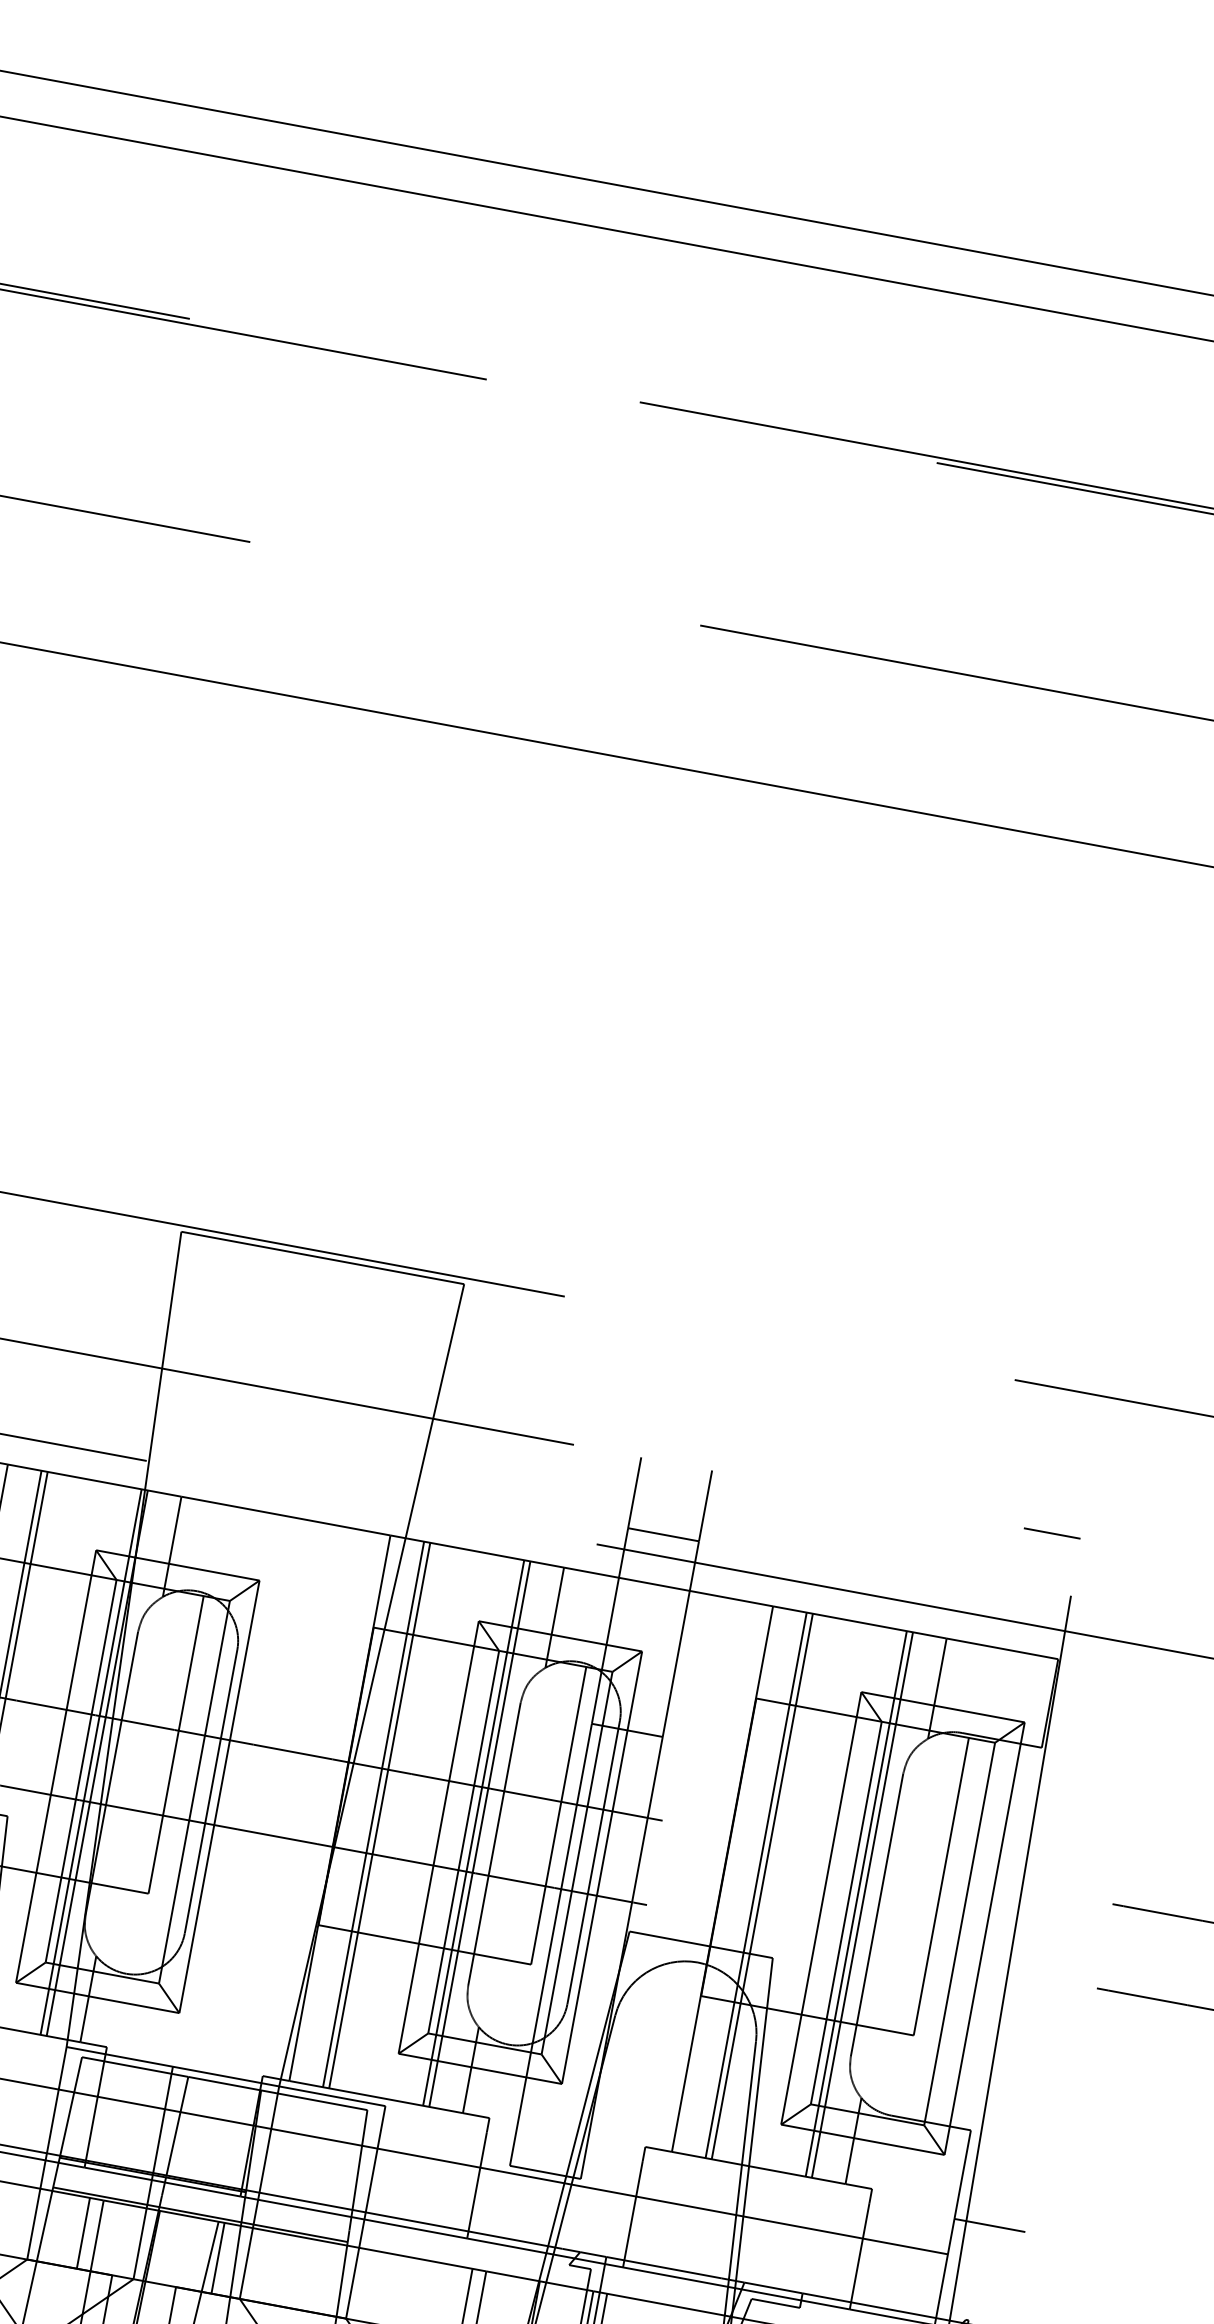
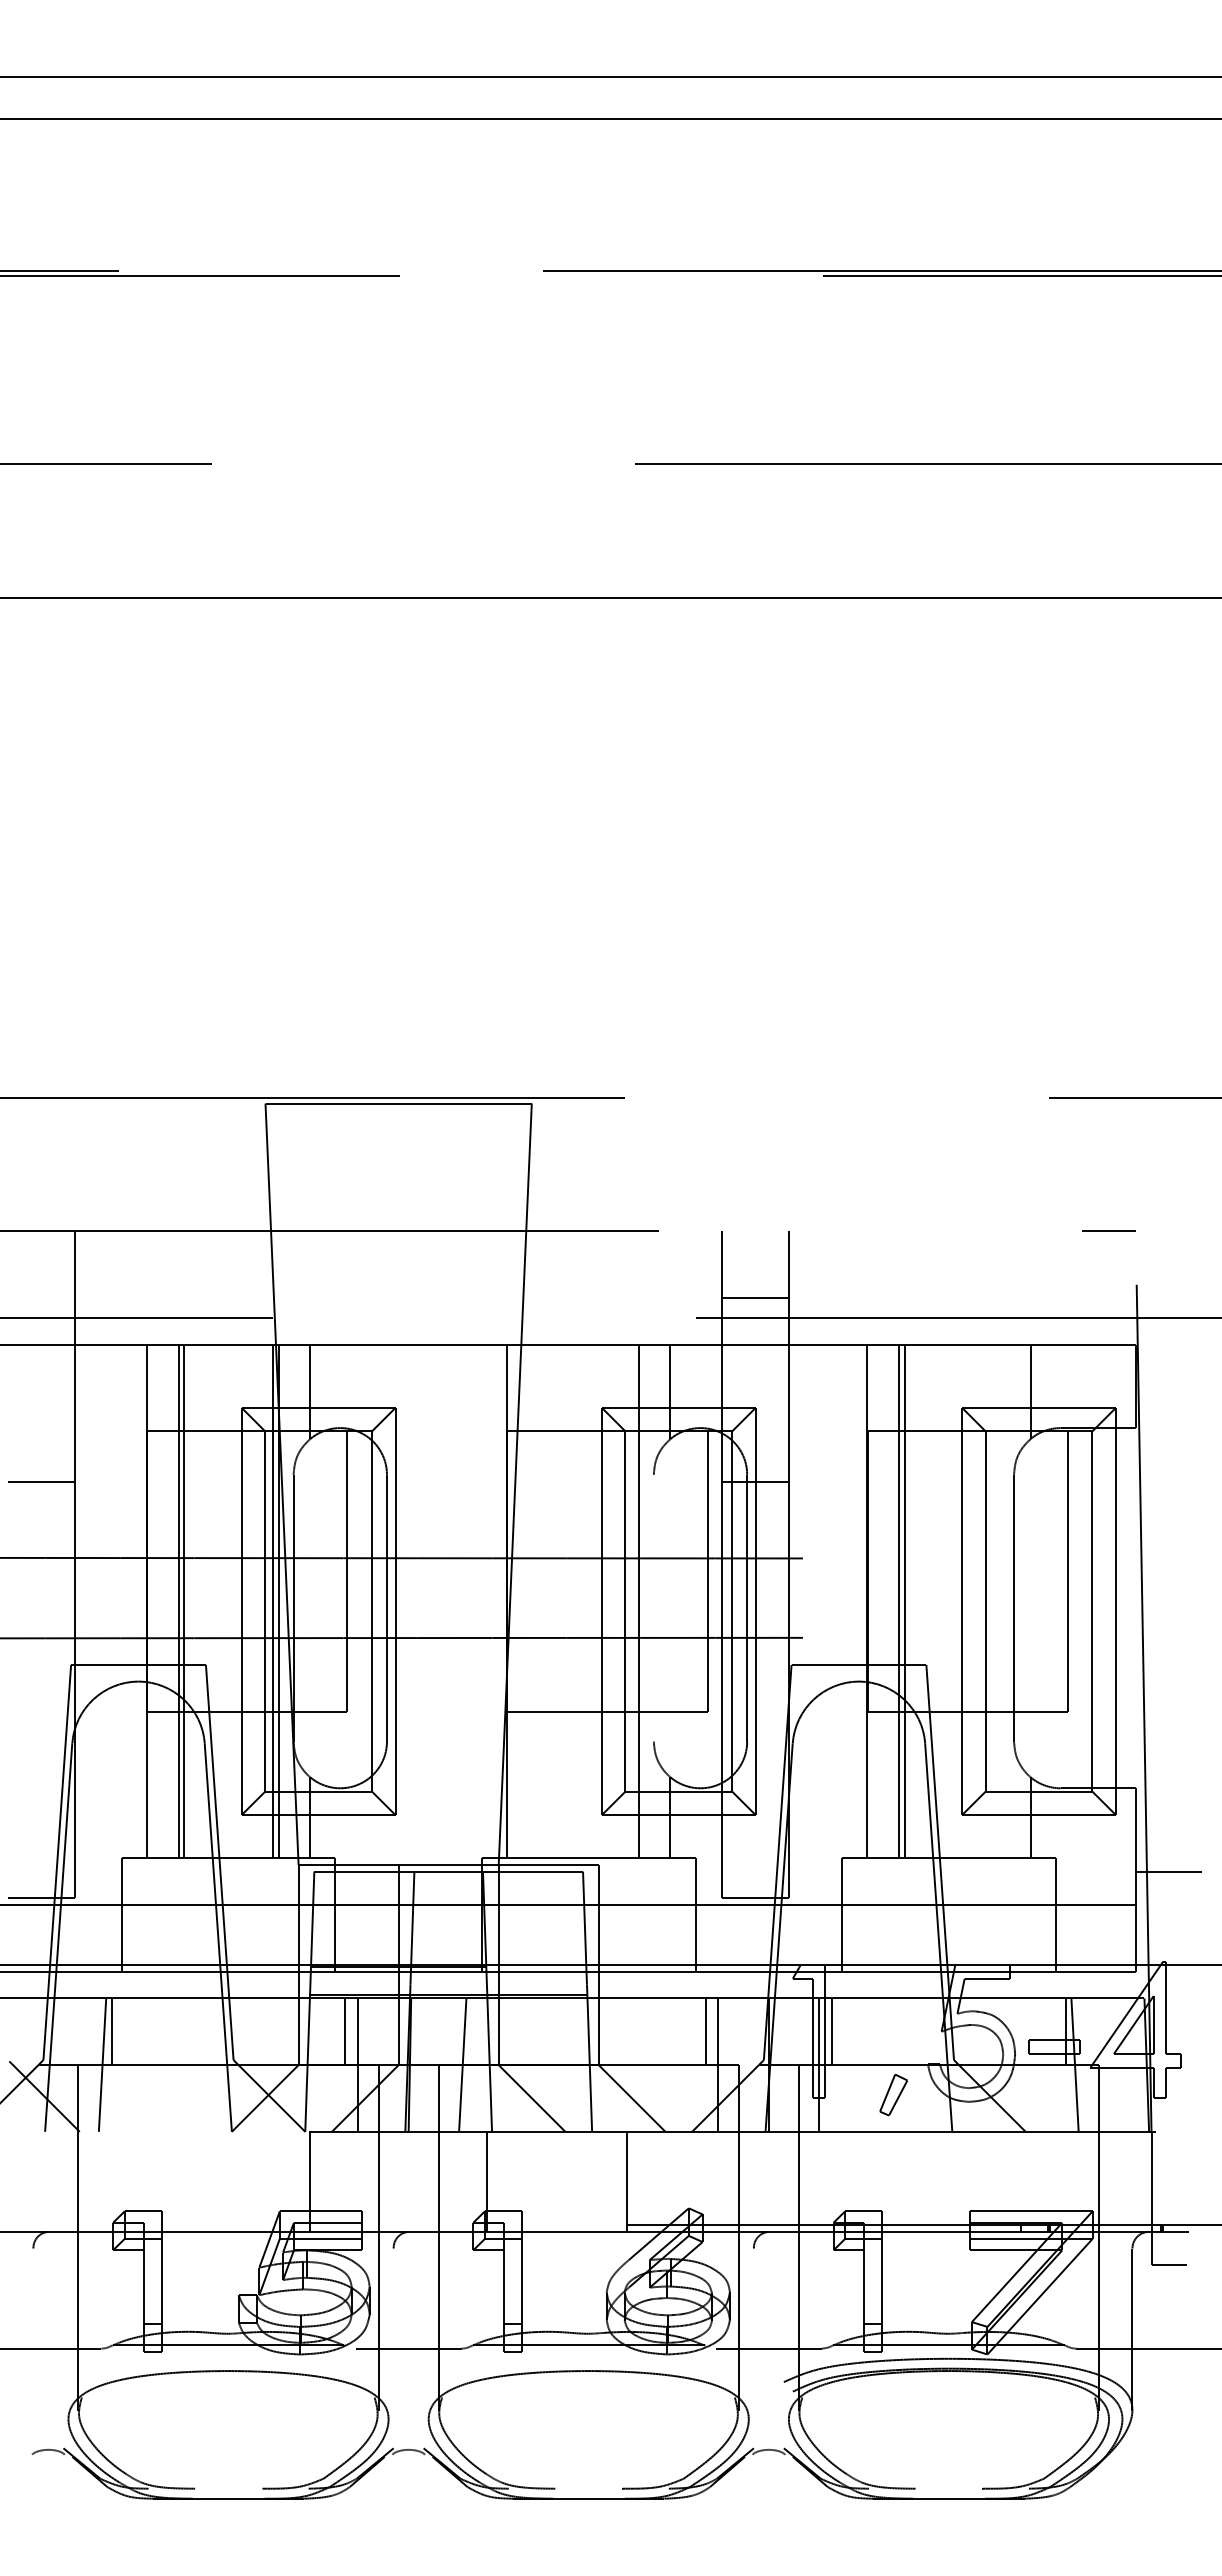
line: (373, 1814) -> (538, 1601), removed
line: (379, 1815) -> (544, 1601), removed
line: (474, 1833) -> (633, 1601), removed
line: (494, 1843) -> (653, 1607), removed
line: (856, 1903) -> (993, 1601), removed
line: (862, 1905) -> (999, 1601), removed
line: (218, 2258) -> (472, 2031), removed

